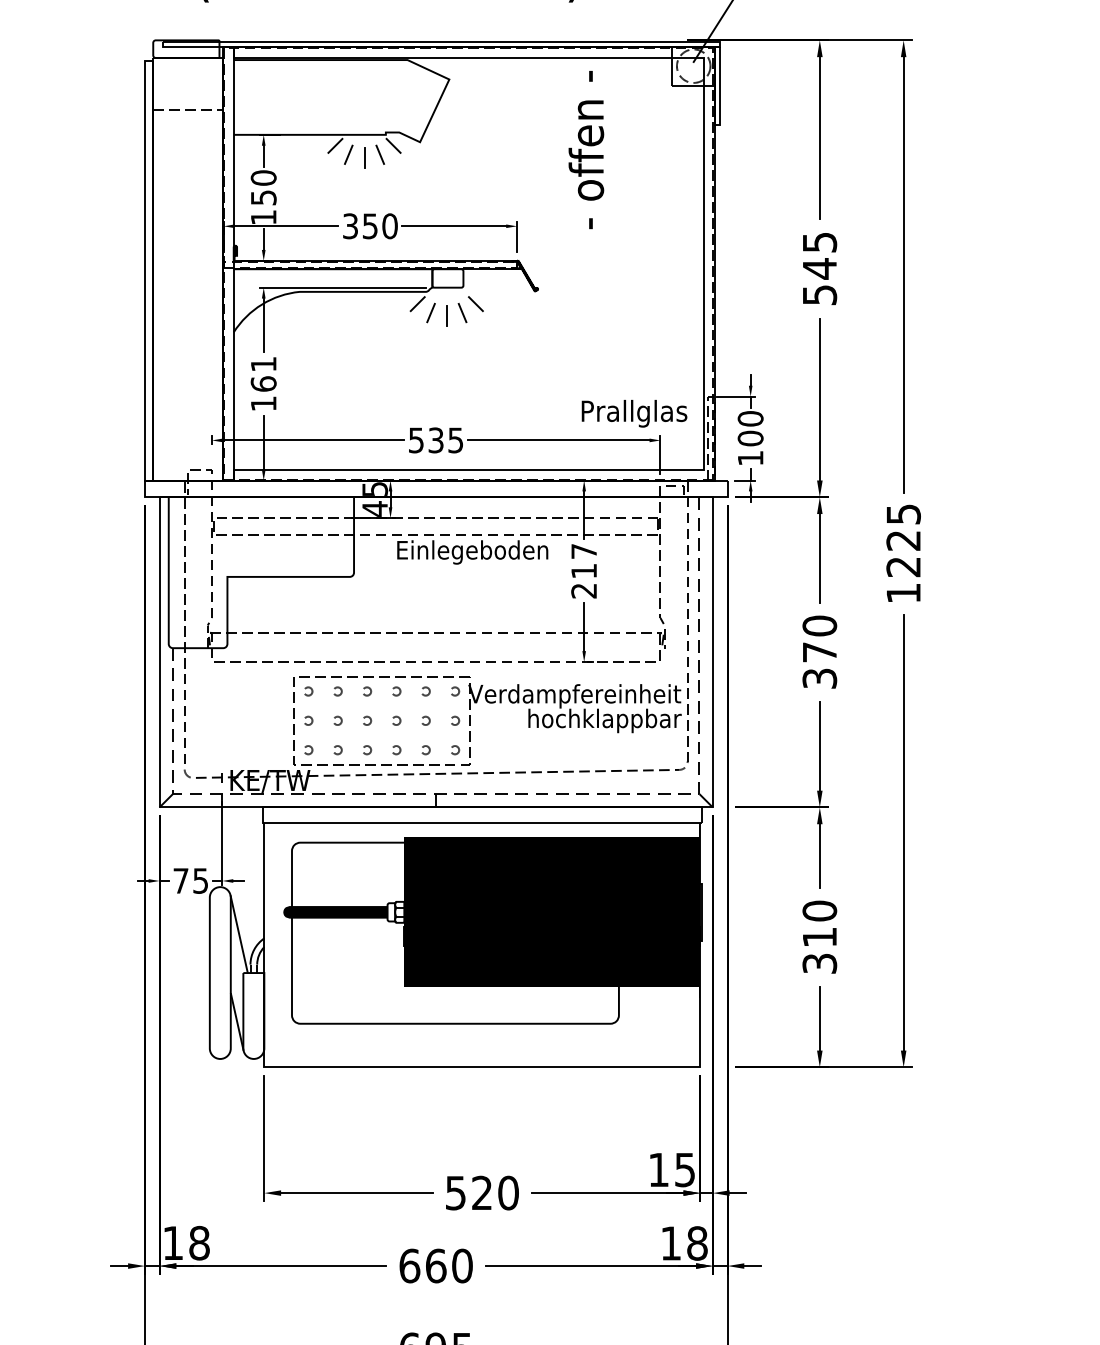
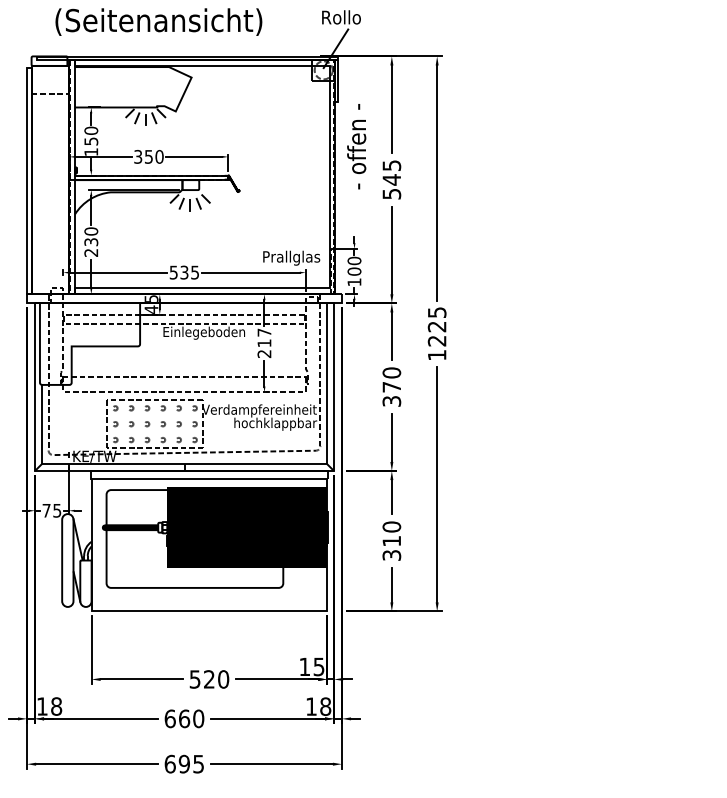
text: (586, 149) -> (356, 146), moved
text: (264, 382) -> (91, 241), 161 -> 230
line: (510, 793) -> (224, 463), dashed -> solid

